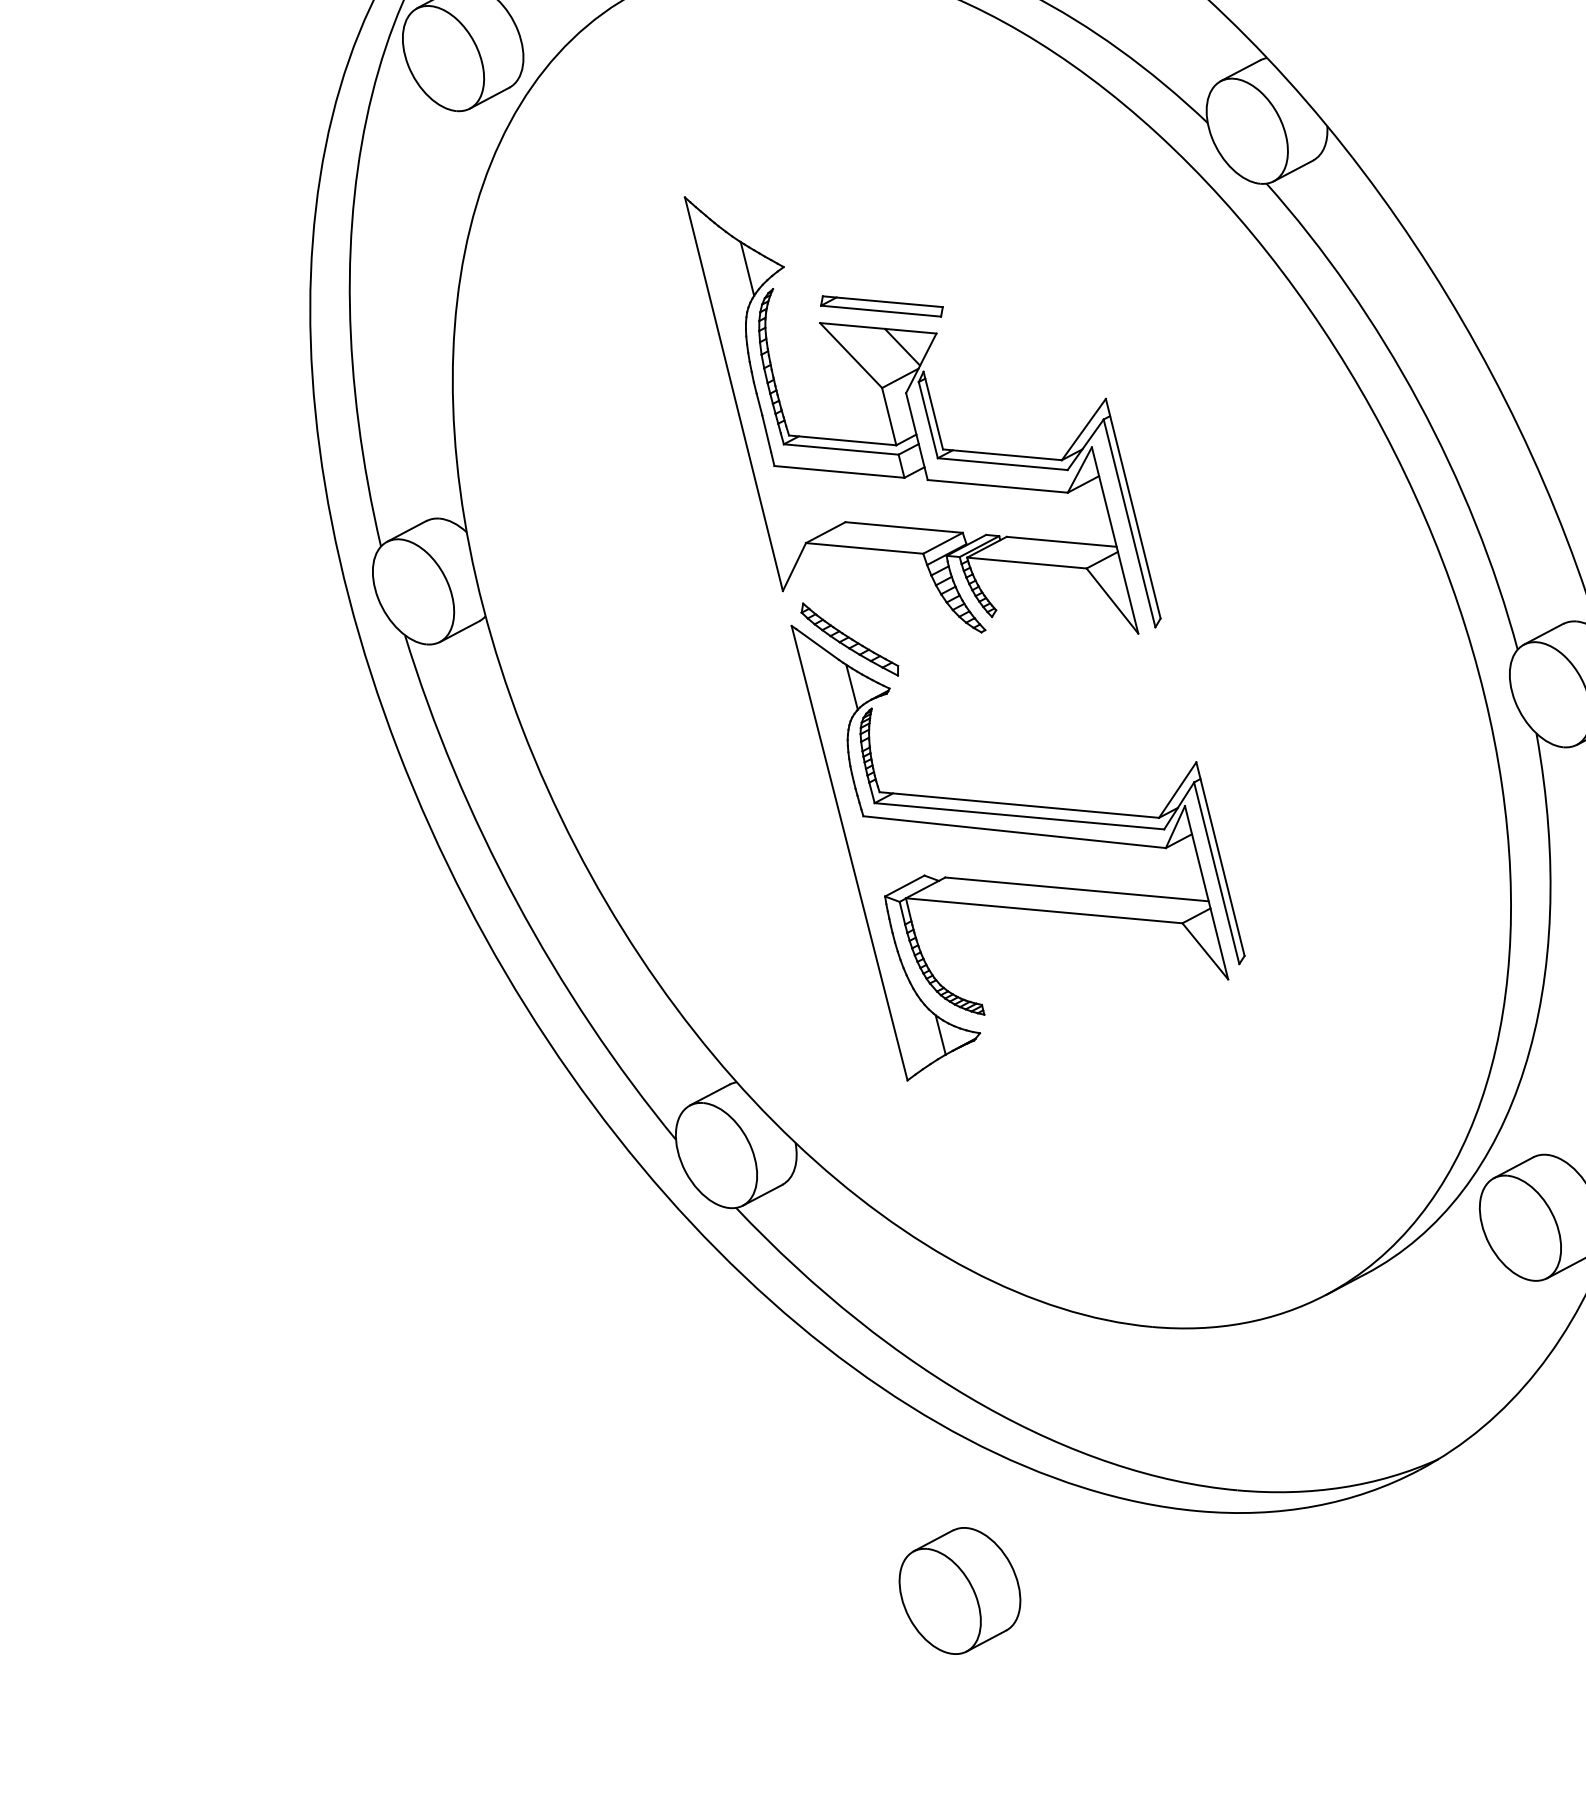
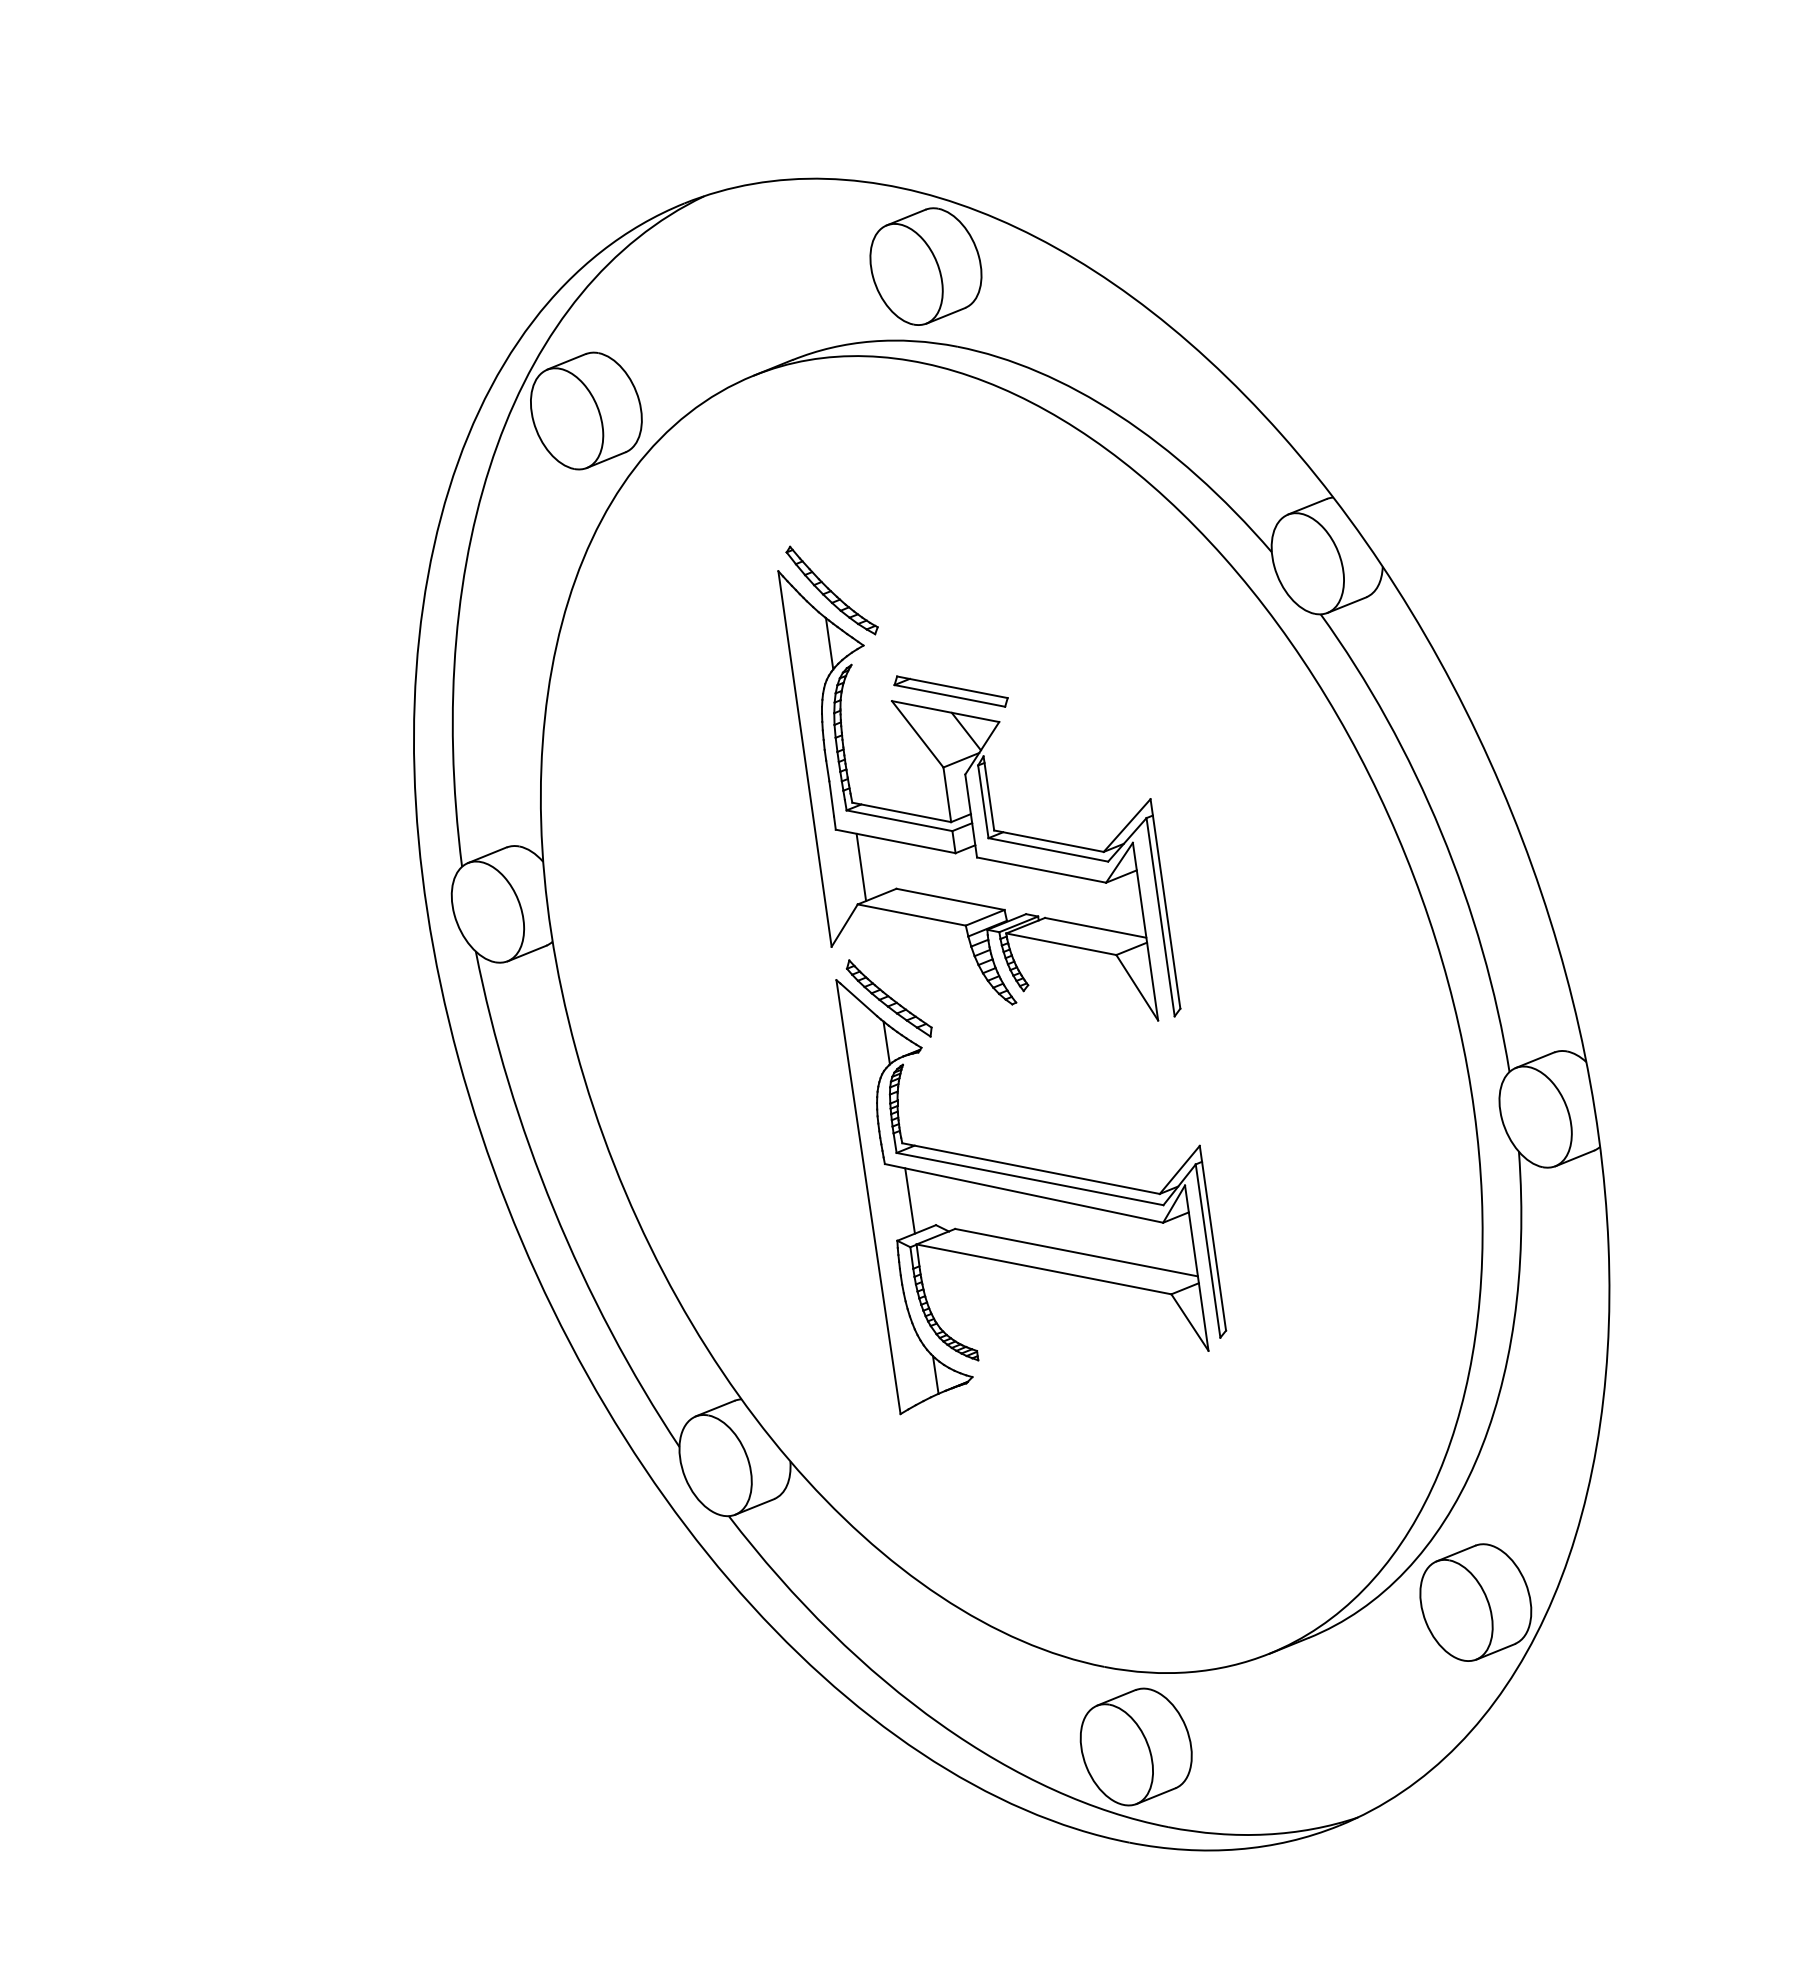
part: (743, 212) -> (831, 590), added
line: (805, 503) -> (861, 867), added
line: (893, 852) -> (909, 1200), added
part: (959, 1590) -> (1135, 1746), moved

